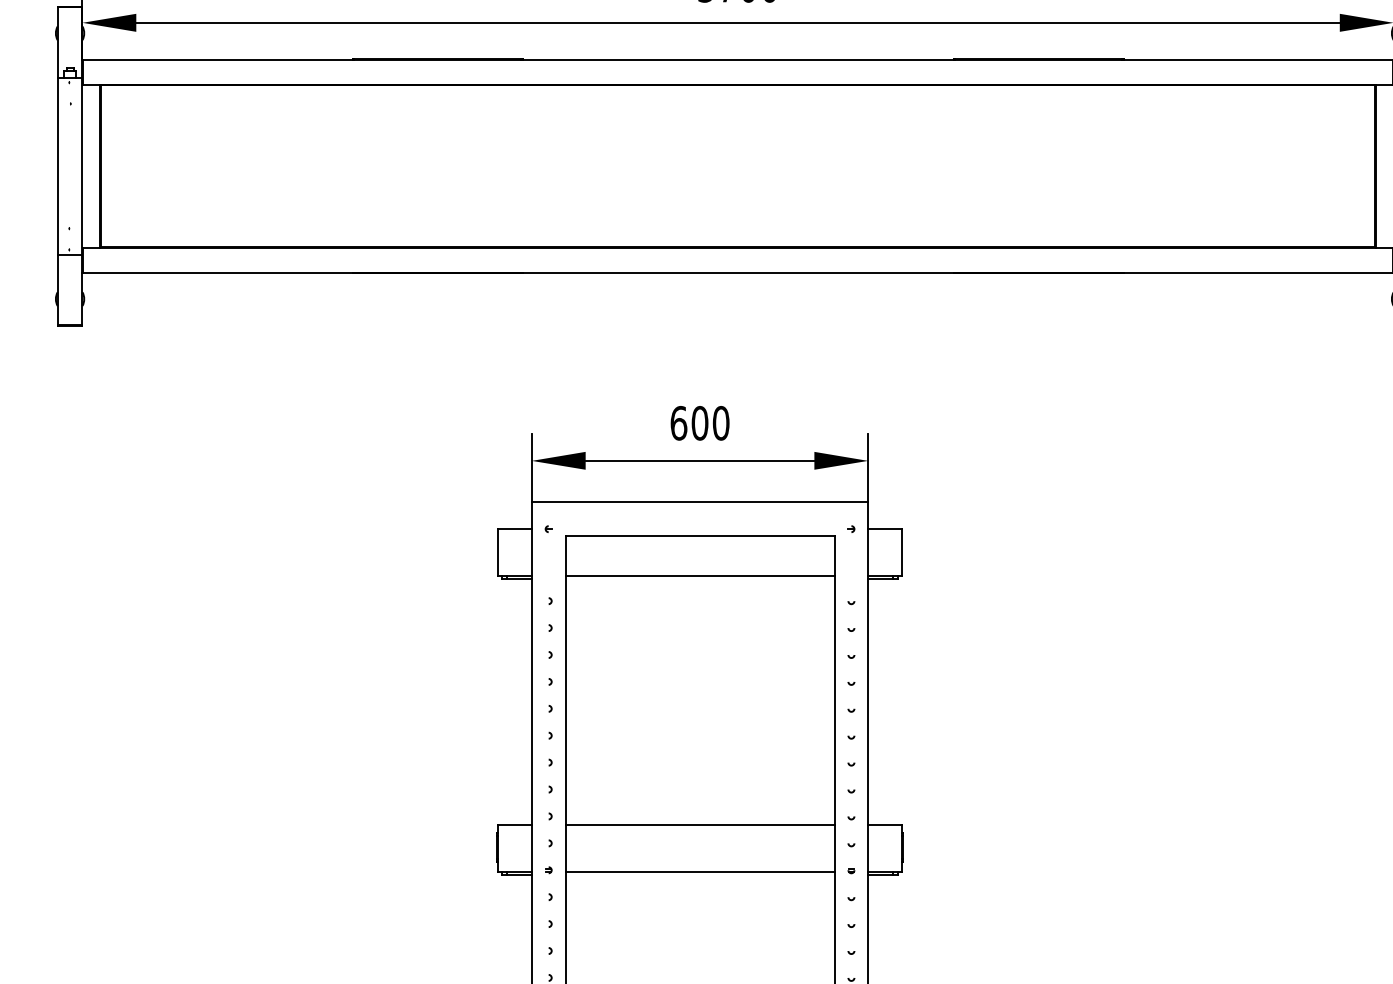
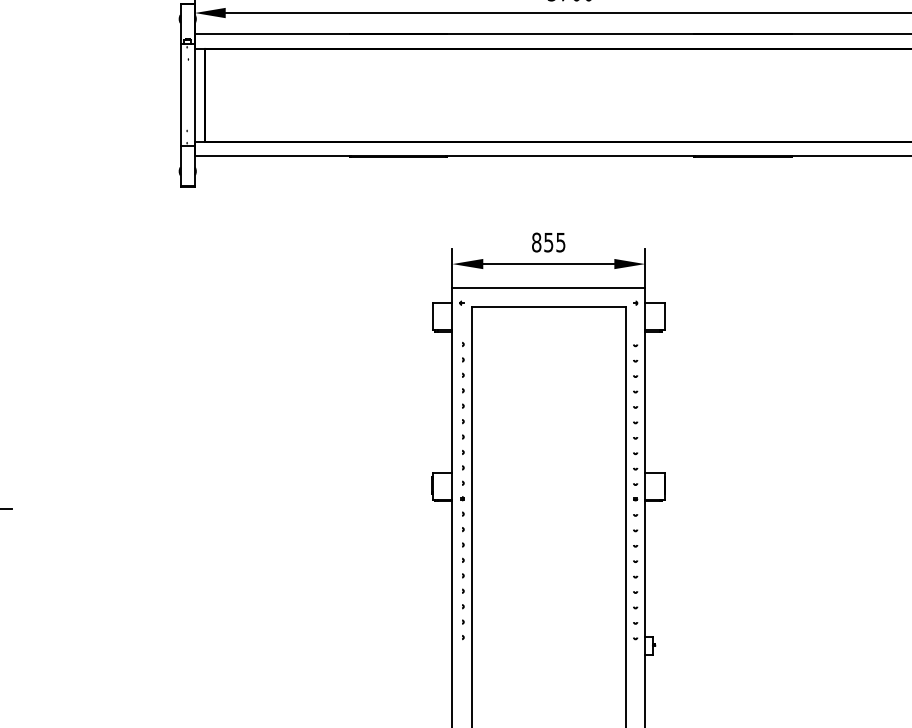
text: (699, 423) -> (548, 242), 600 -> 855
line: (699, 576) -> (548, 330), removed
line: (699, 824) -> (548, 472), removed
line: (699, 871) -> (548, 499), removed

